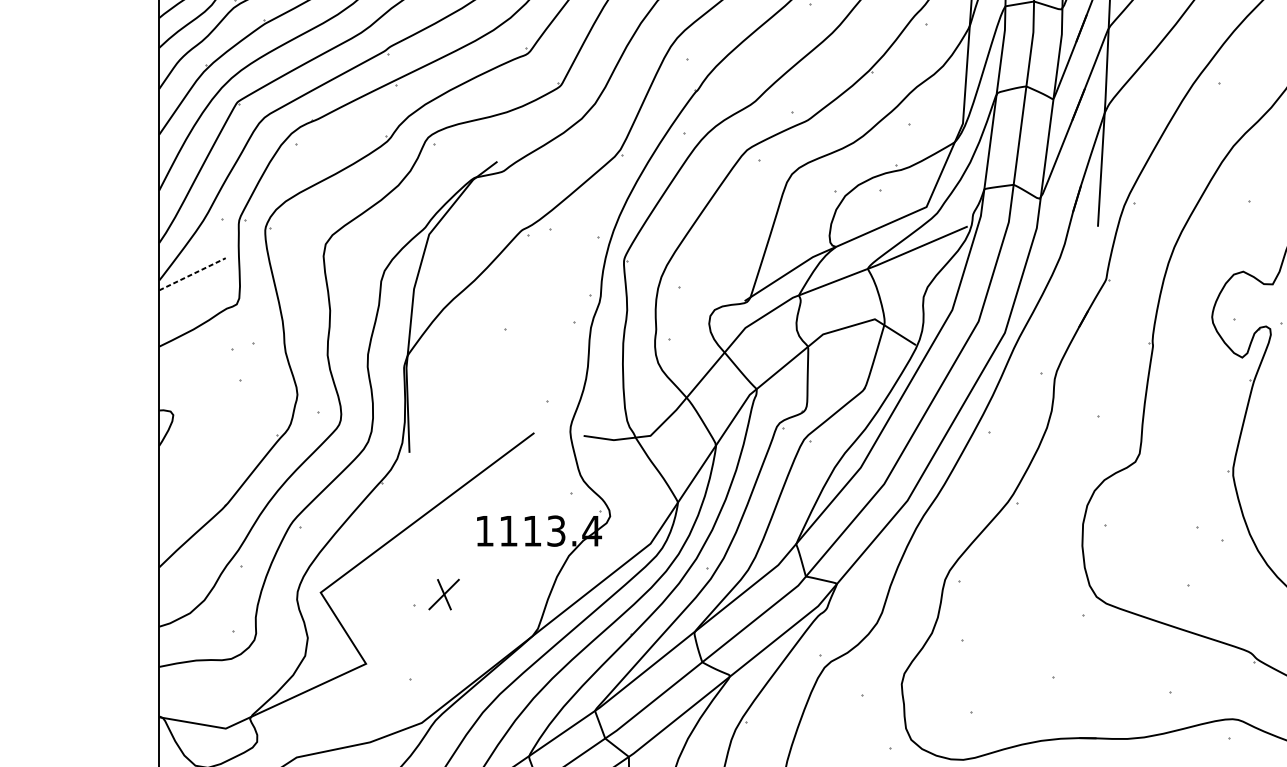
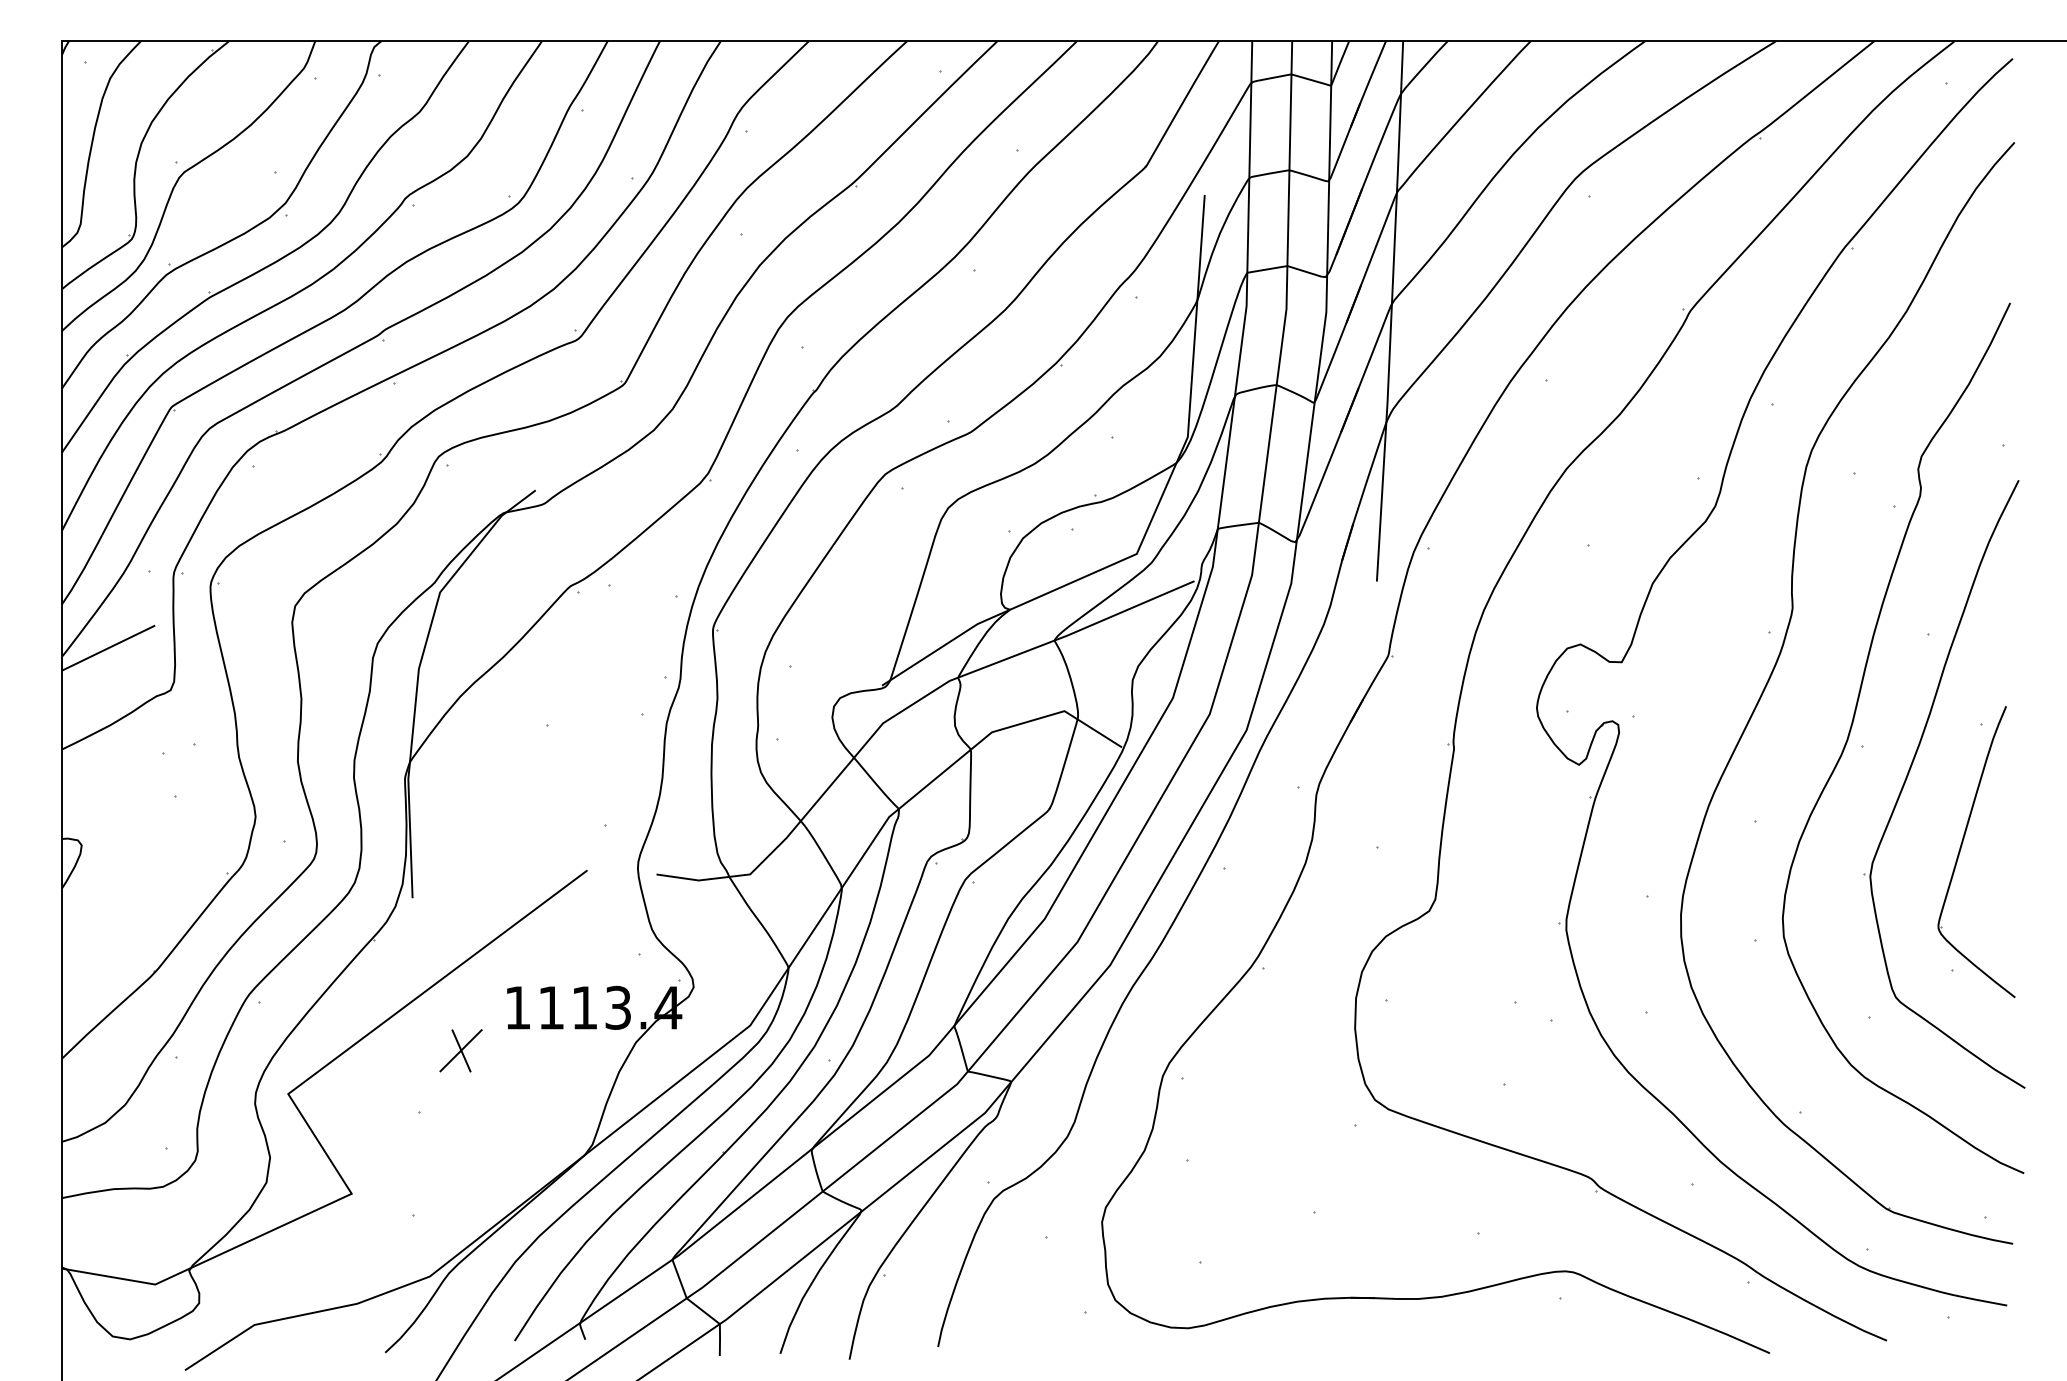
line: (192, 274) -> (108, 648), dashed -> solid
part: (443, 594) -> (460, 1050), moved

